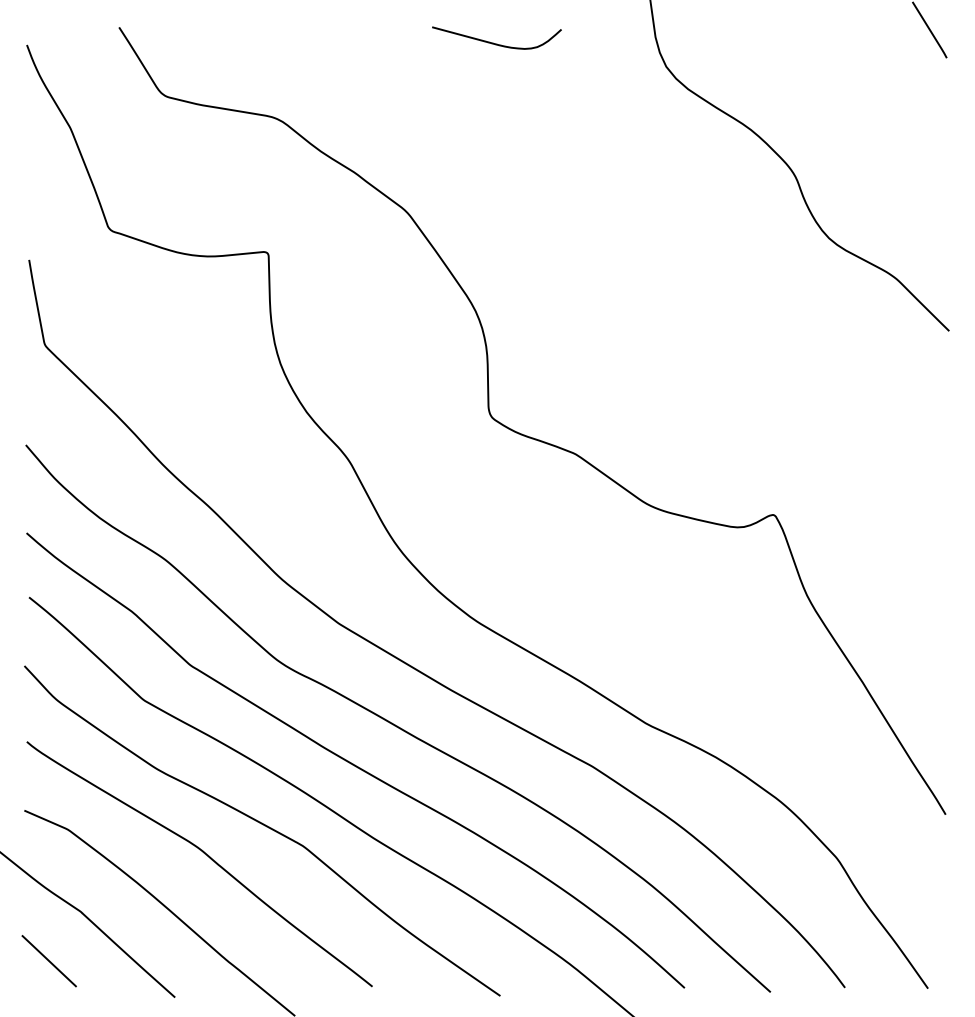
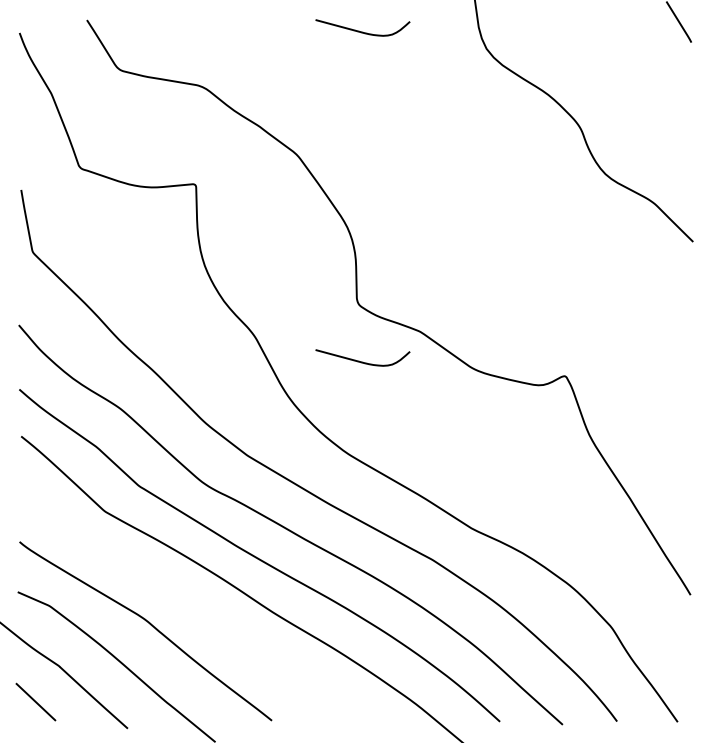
curve: (496, 494) -> (362, 361), added
curve: (263, 826) -> (192, 603), removed

